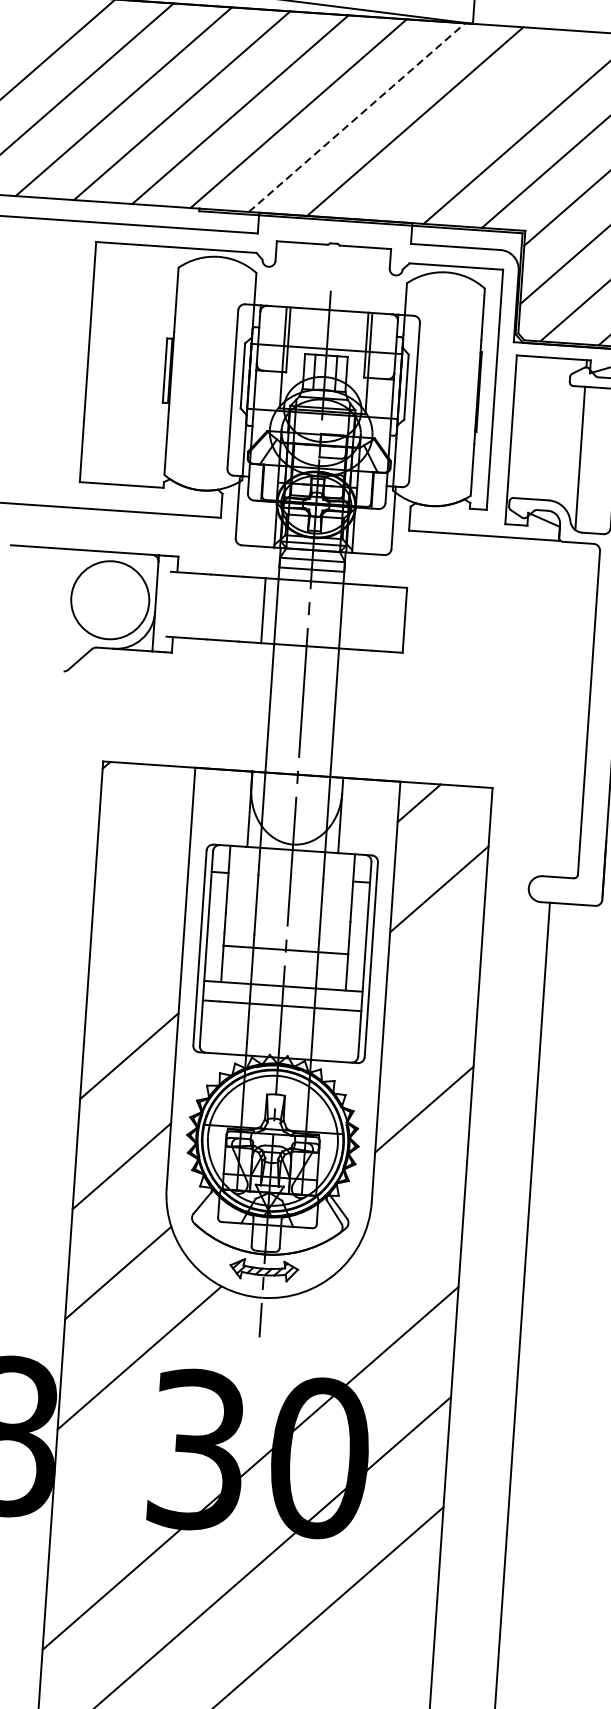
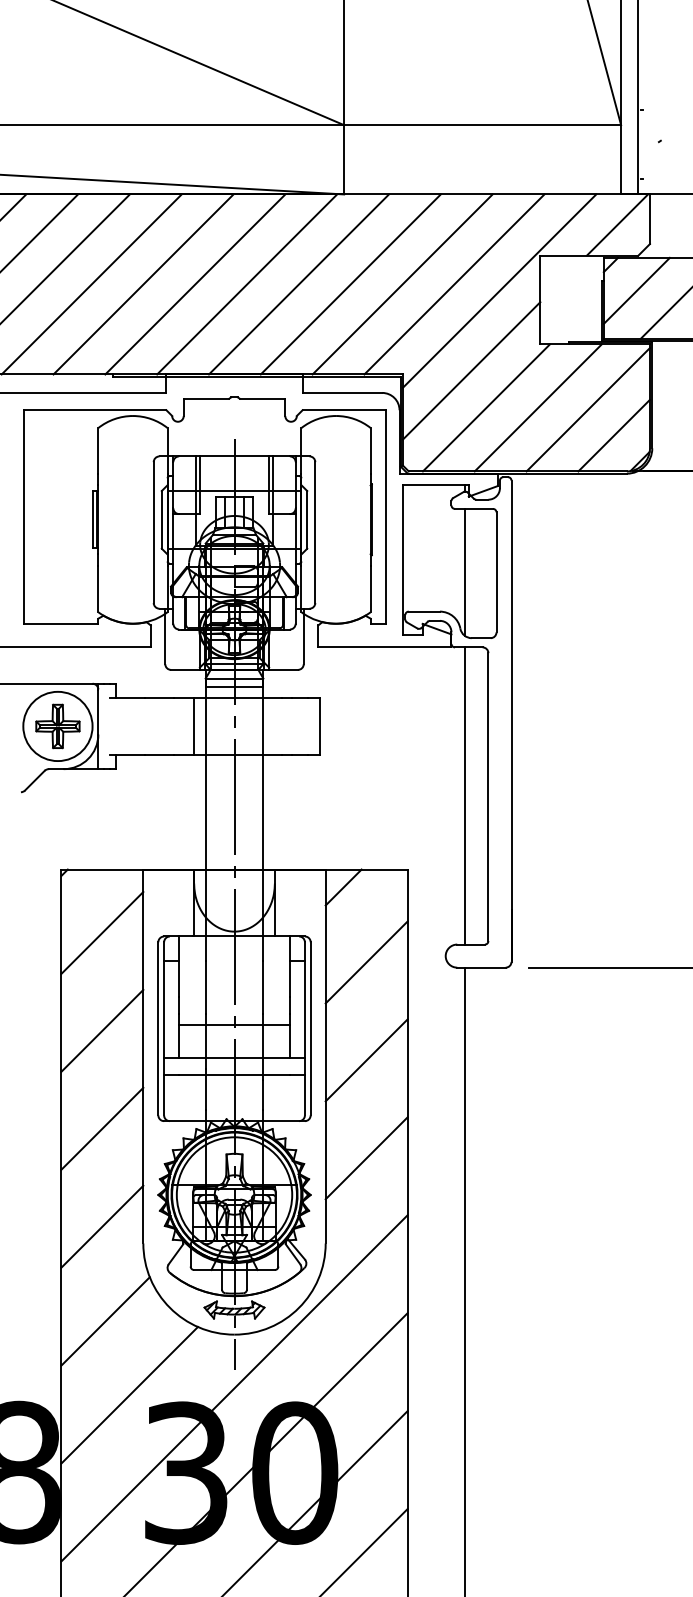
line: (357, 117) -> (247, 284), dashed -> solid
line: (473, 125) -> (350, 284), added
part: (109, 600) -> (57, 726), added
line: (563, 709) -> (465, 795), added
line: (144, 835) -> (102, 932), added
line: (137, 945) -> (102, 1030), added
line: (431, 999) -> (366, 1060), added
line: (258, 1358) -> (234, 1388), added

